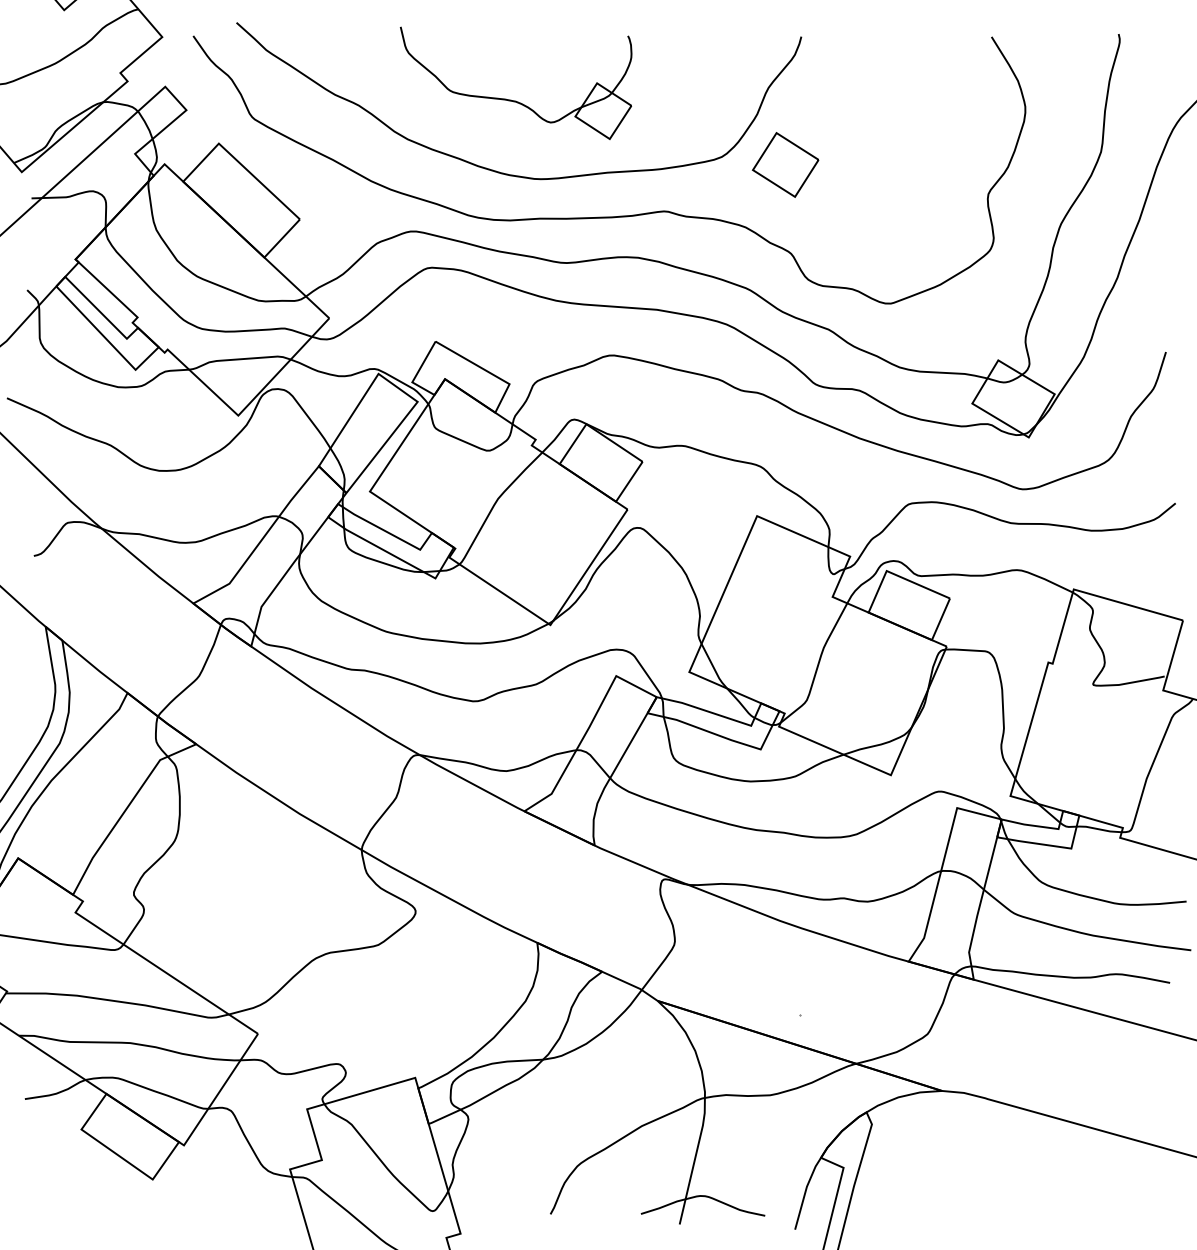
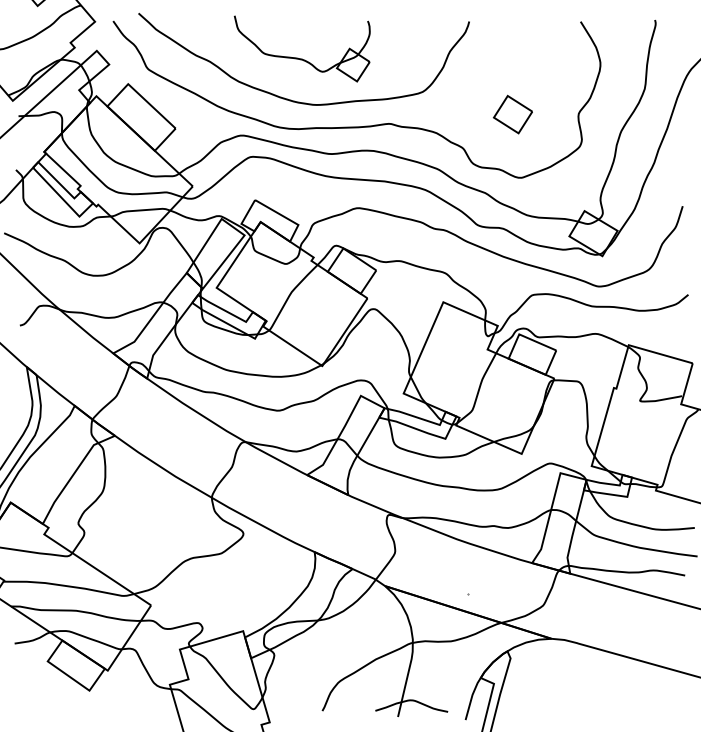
part: (784, 164) -> (512, 114), moved

